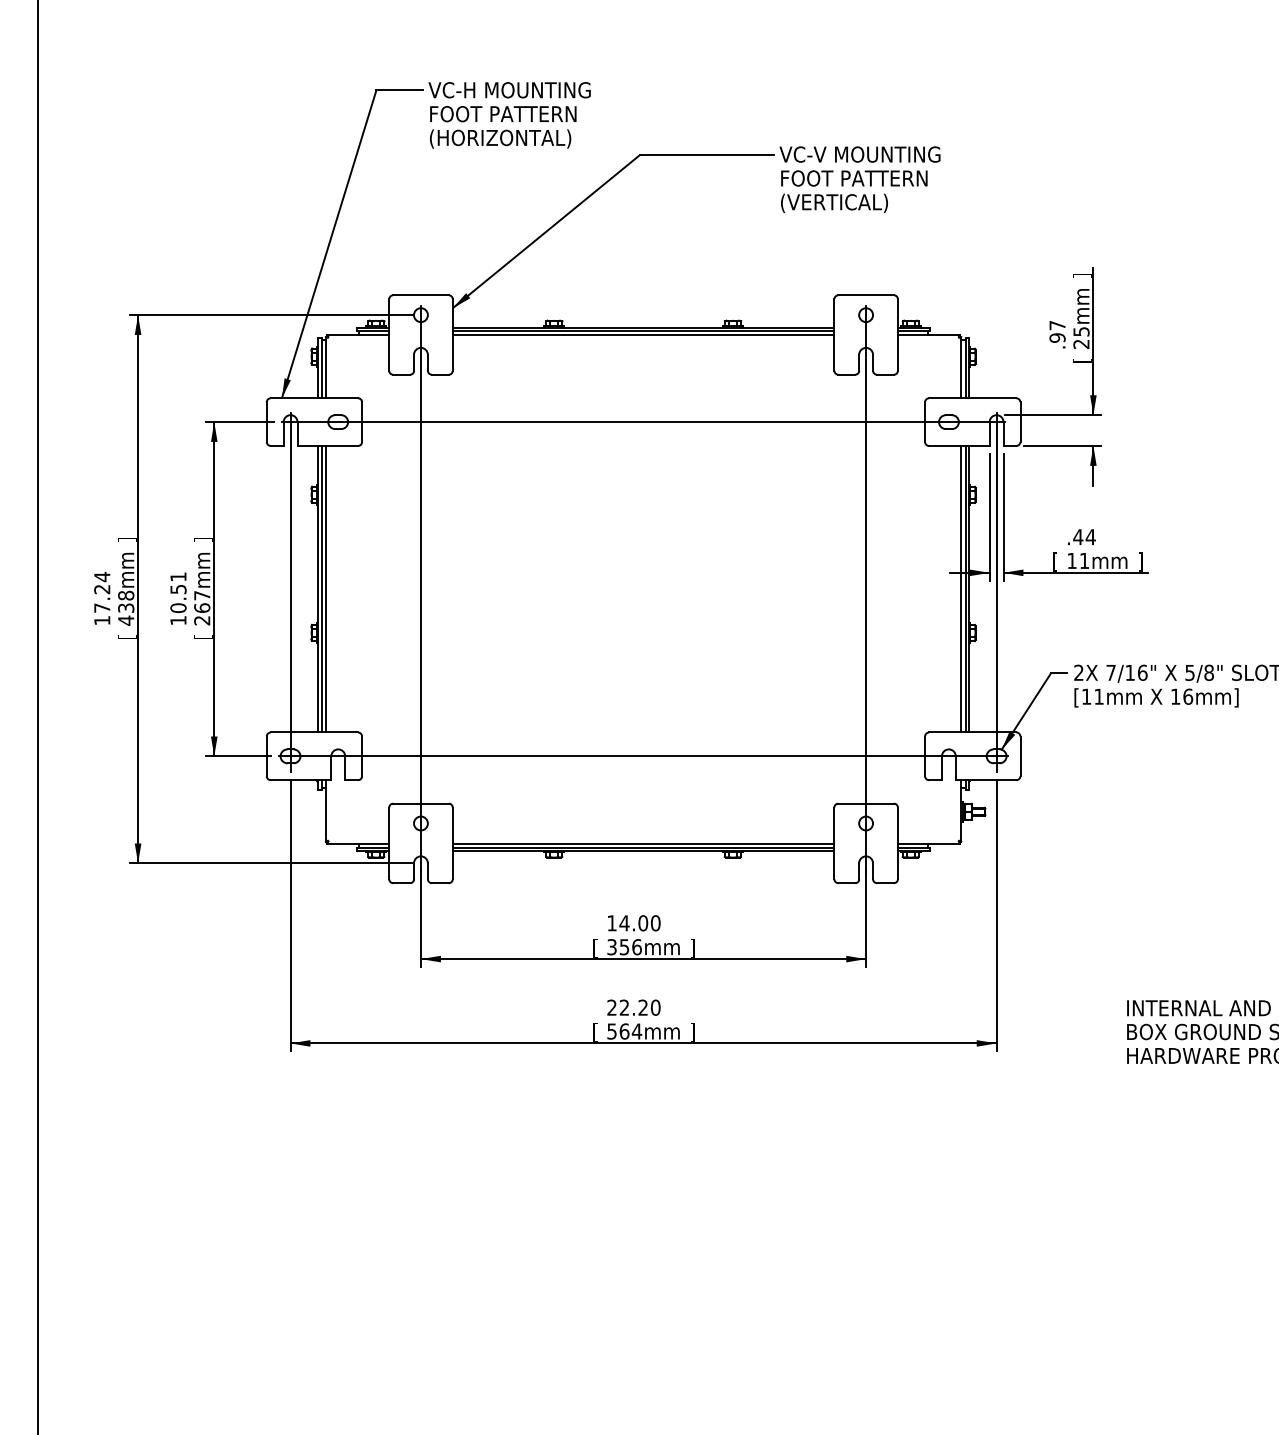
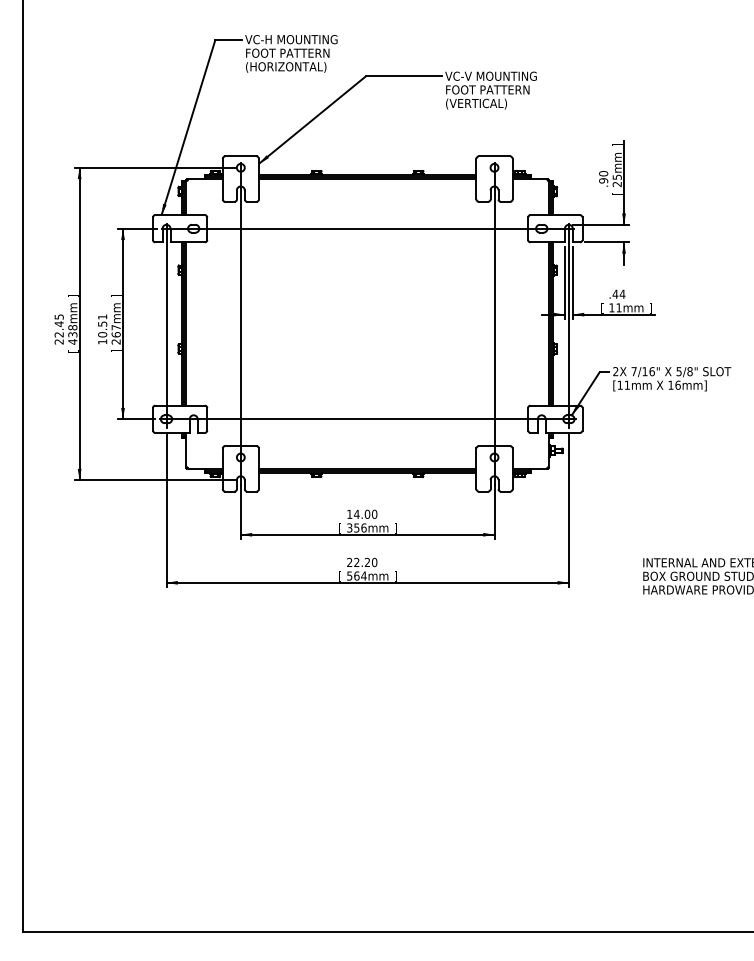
text: (1057, 325) -> (603, 173), .97 -> .90
text: (101, 598) -> (58, 329), 17.24 -> 22.45
text: (202, 637) -> (116, 351), [ -> ]

